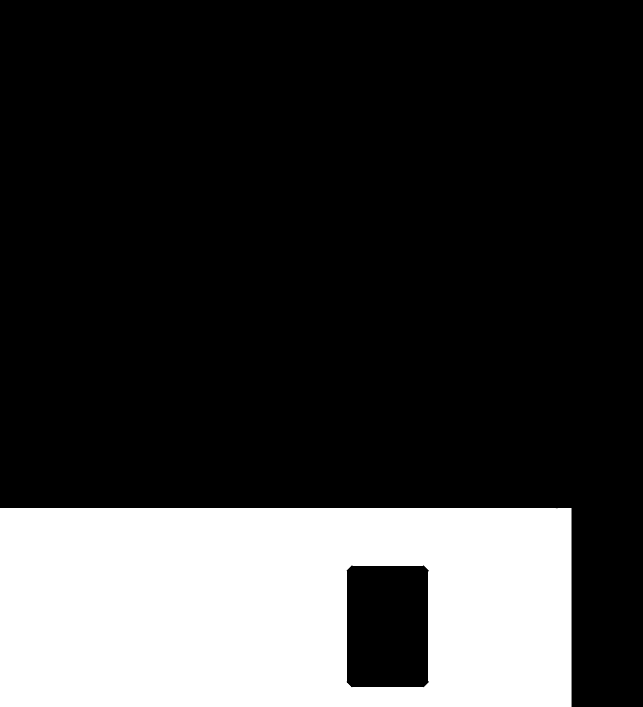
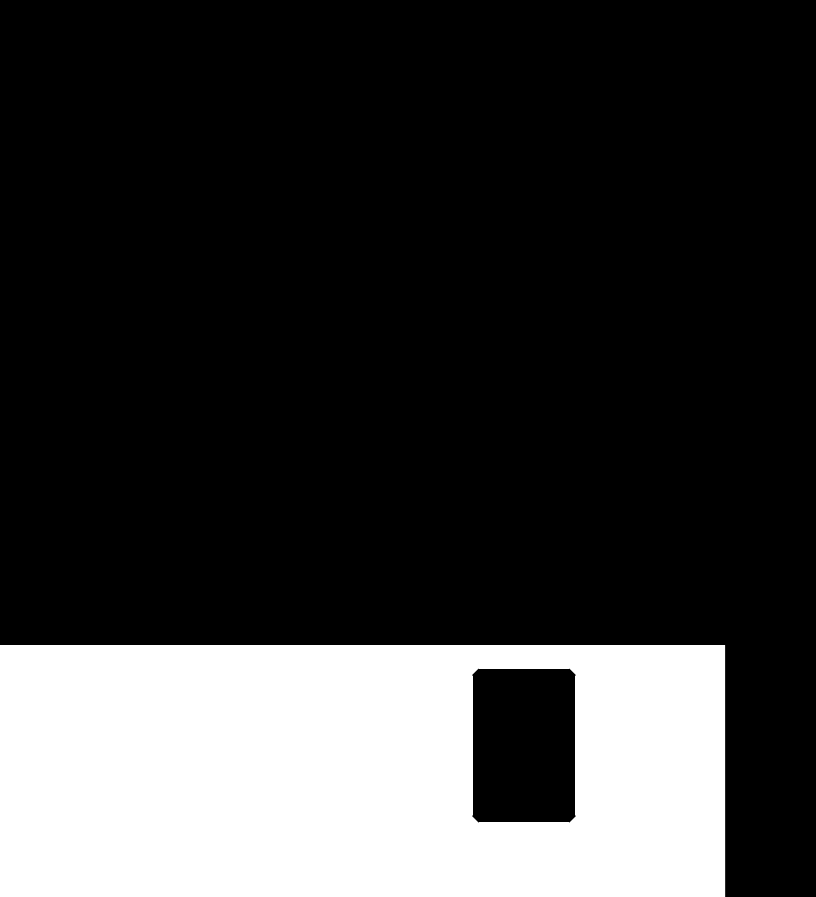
part: (387, 626) -> (523, 745), moved

